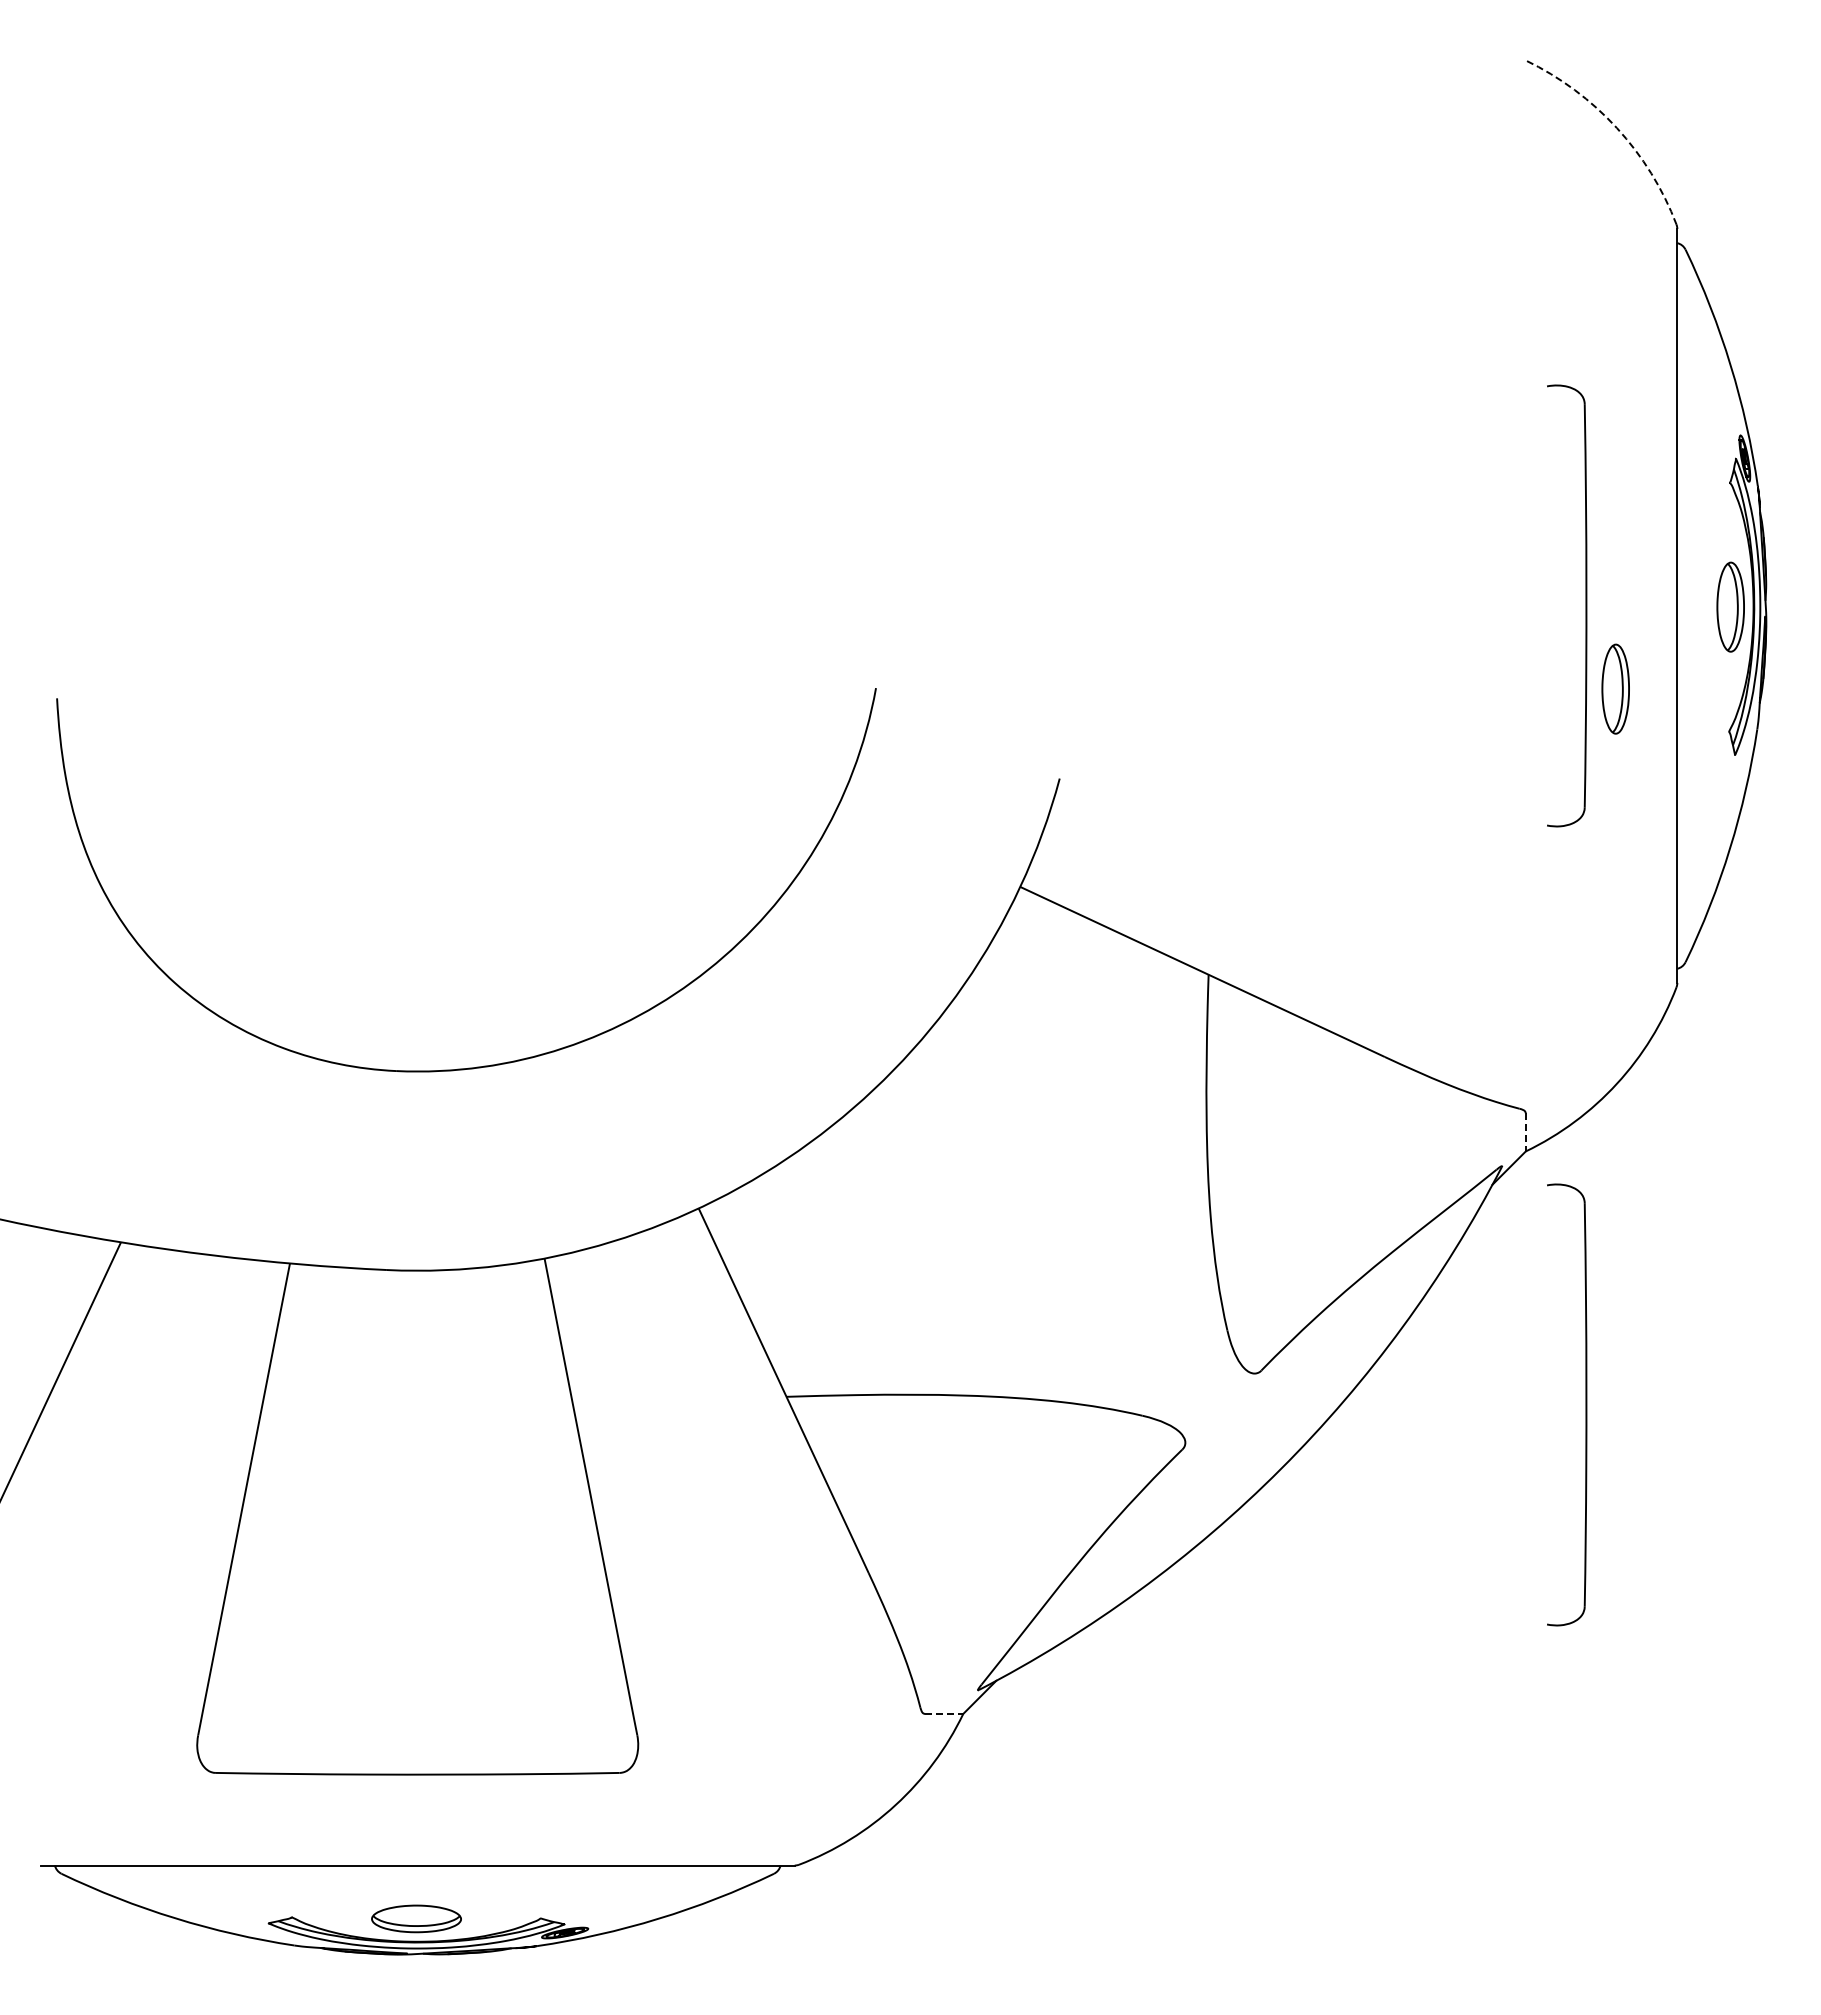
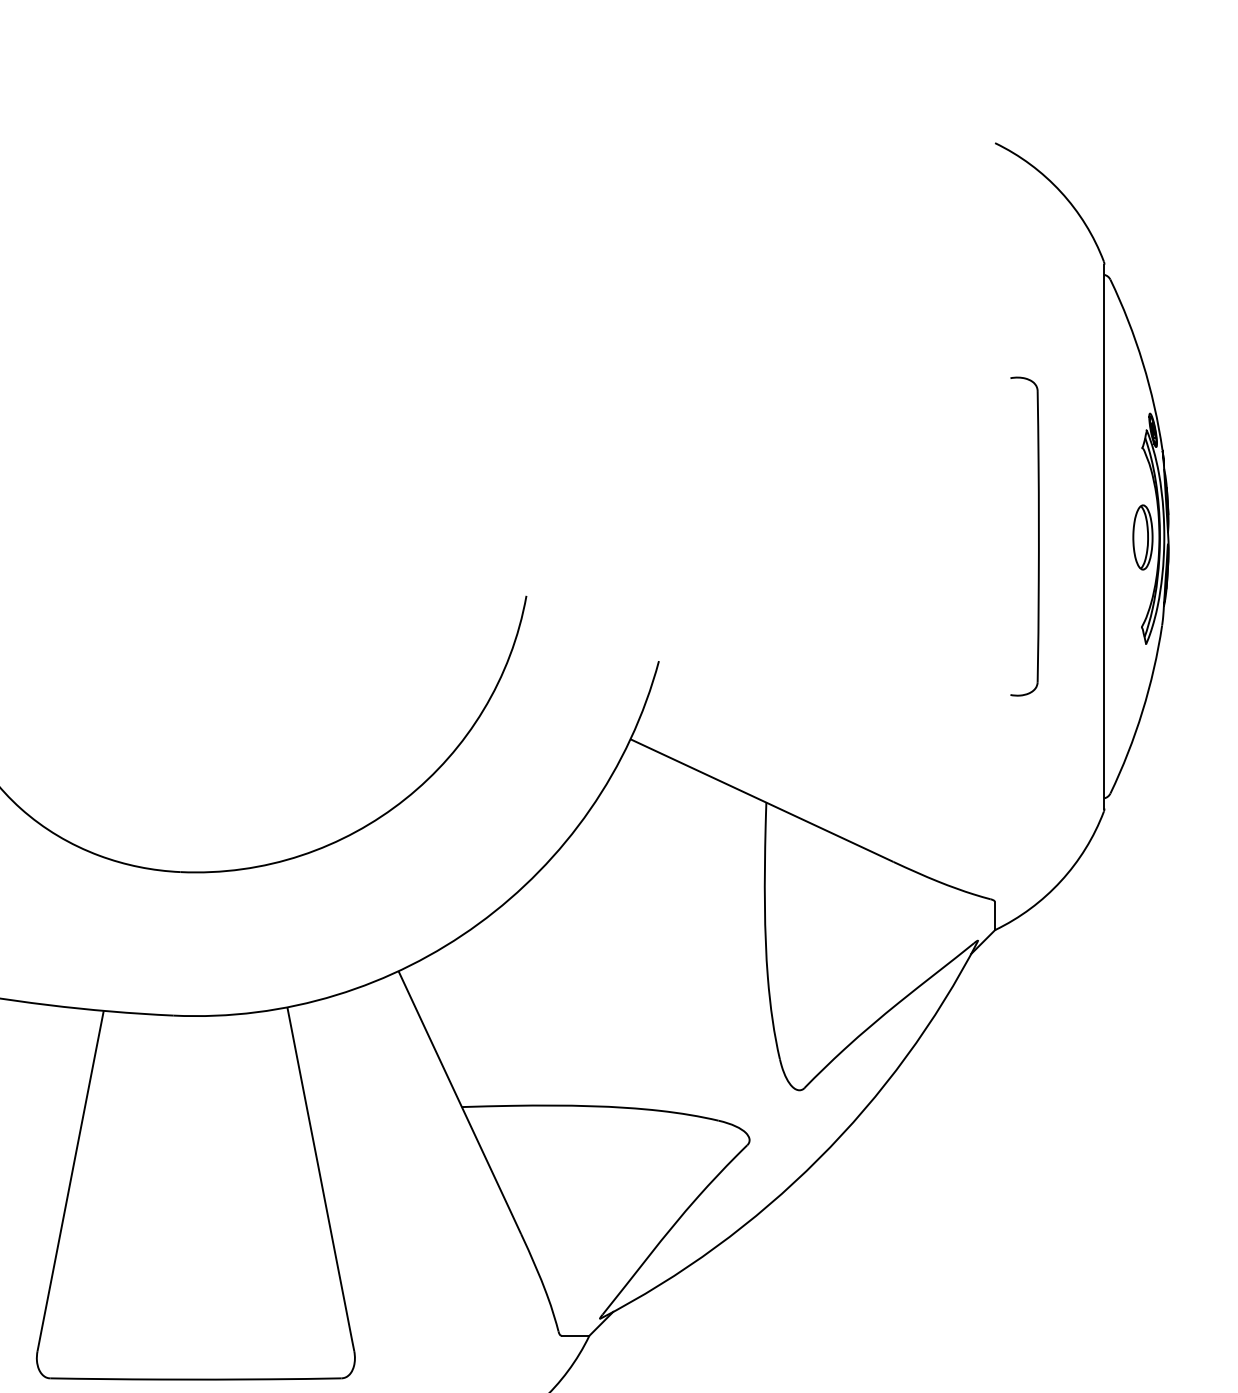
arc: (1616, 128) -> (1060, 192), dashed -> solid
part: (1615, 688) -> (1059, 596), removed
line: (1525, 1132) -> (994, 916), dashed -> solid
part: (1585, 1404) -> (1038, 1112), removed
line: (944, 1713) -> (575, 1335), dashed -> solid

